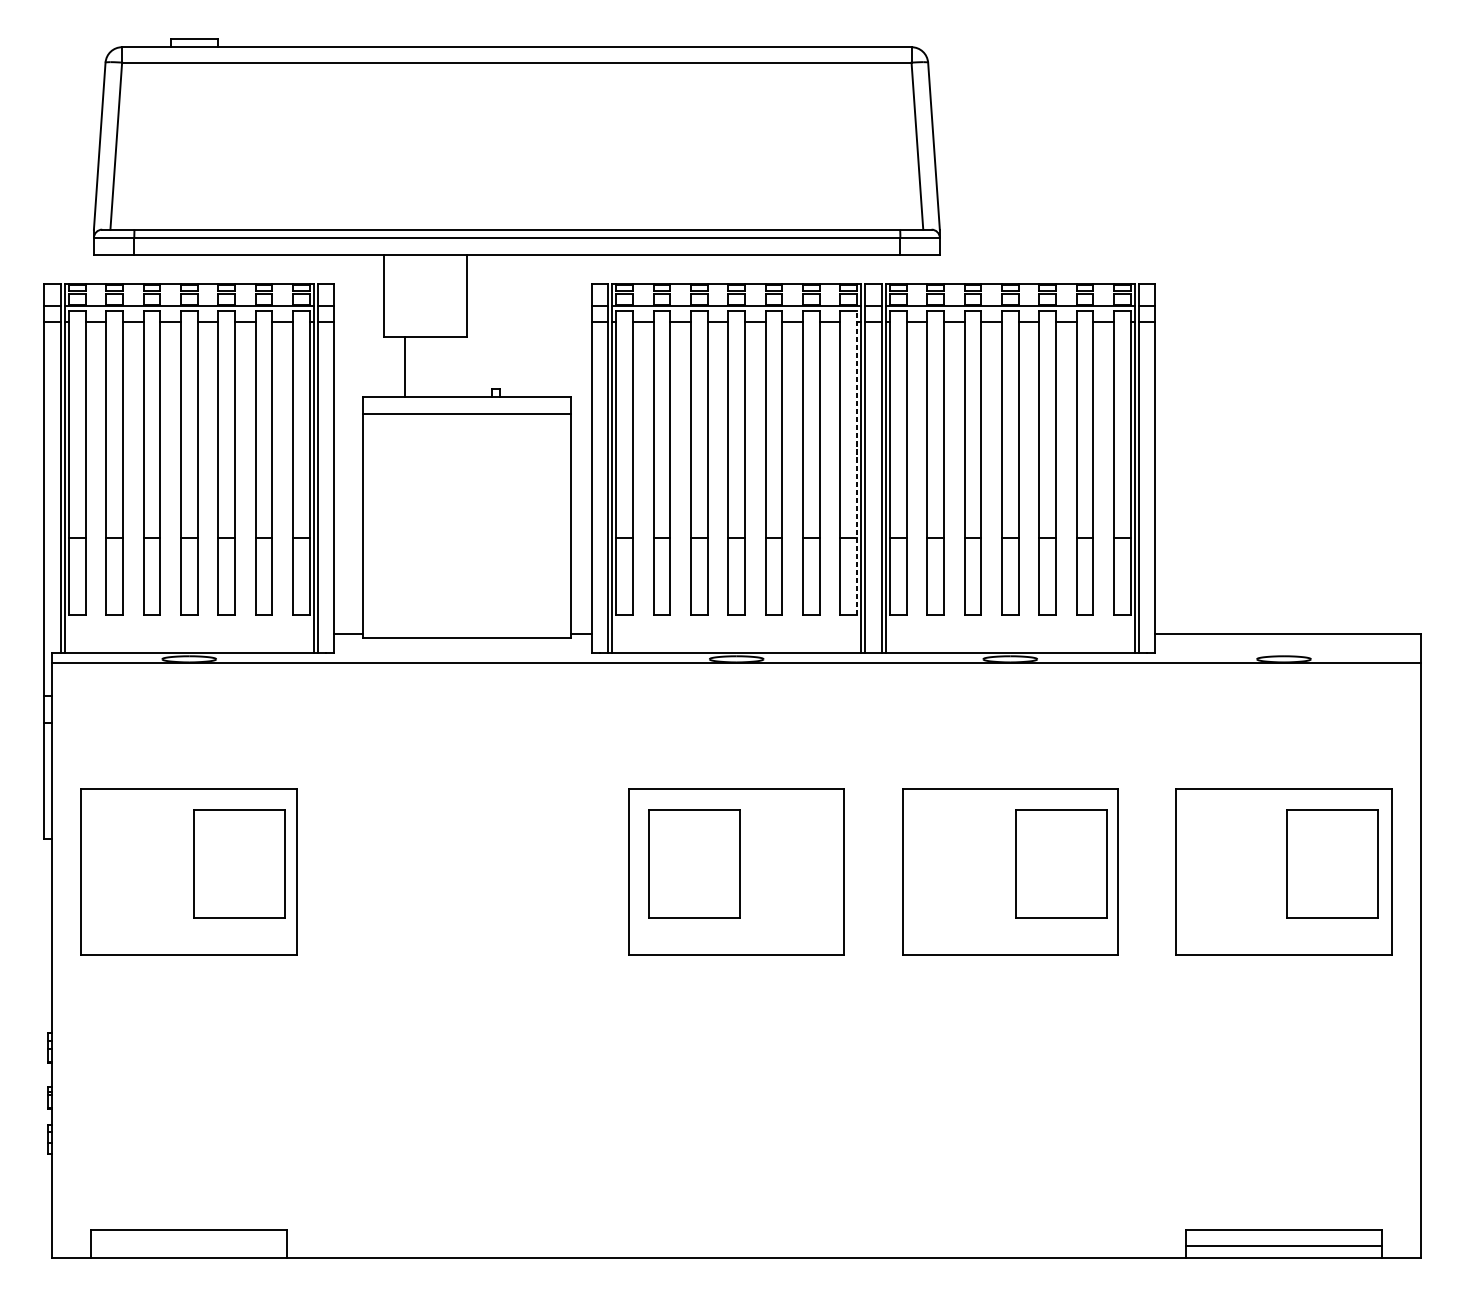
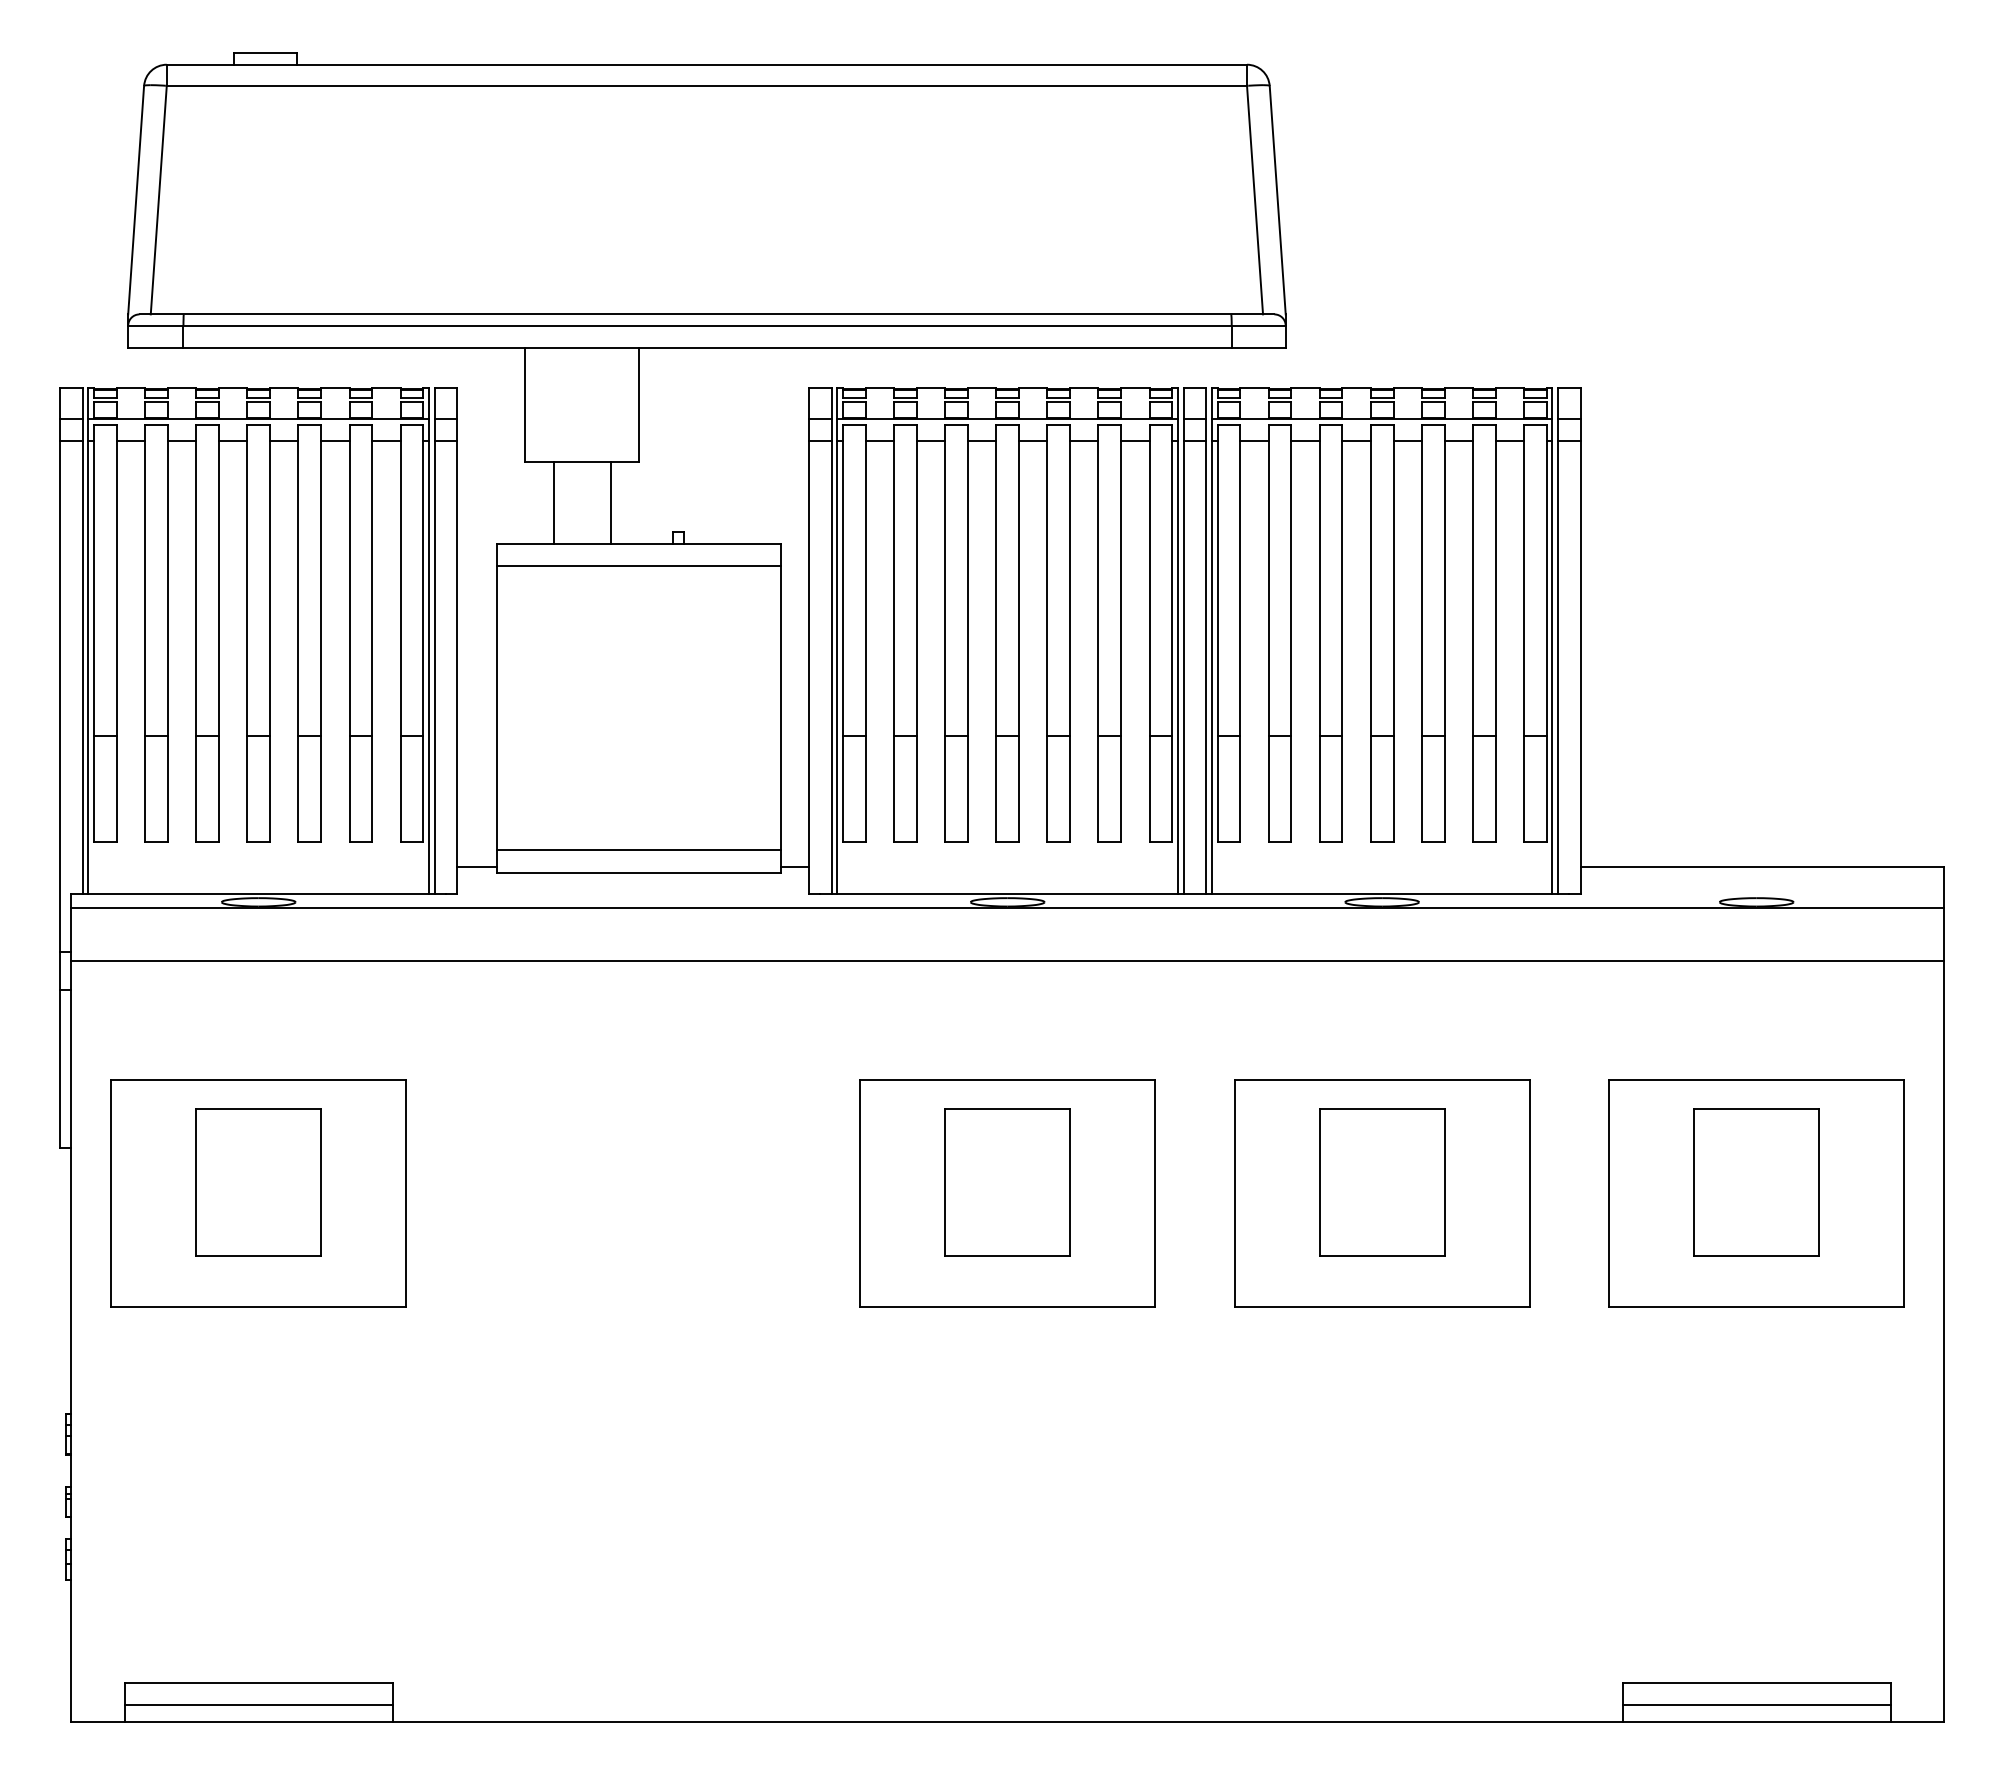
line: (446, 367) -> (610, 502), added
line: (857, 462) -> (1172, 633), dashed -> solid
line: (466, 621) -> (638, 850), added
line: (736, 702) -> (1007, 961), added
part: (239, 864) -> (258, 1182), moved
part: (694, 864) -> (1007, 1182), moved
part: (1061, 864) -> (1382, 1182), moved
part: (1332, 864) -> (1756, 1182), moved
line: (189, 1245) -> (258, 1704), added

